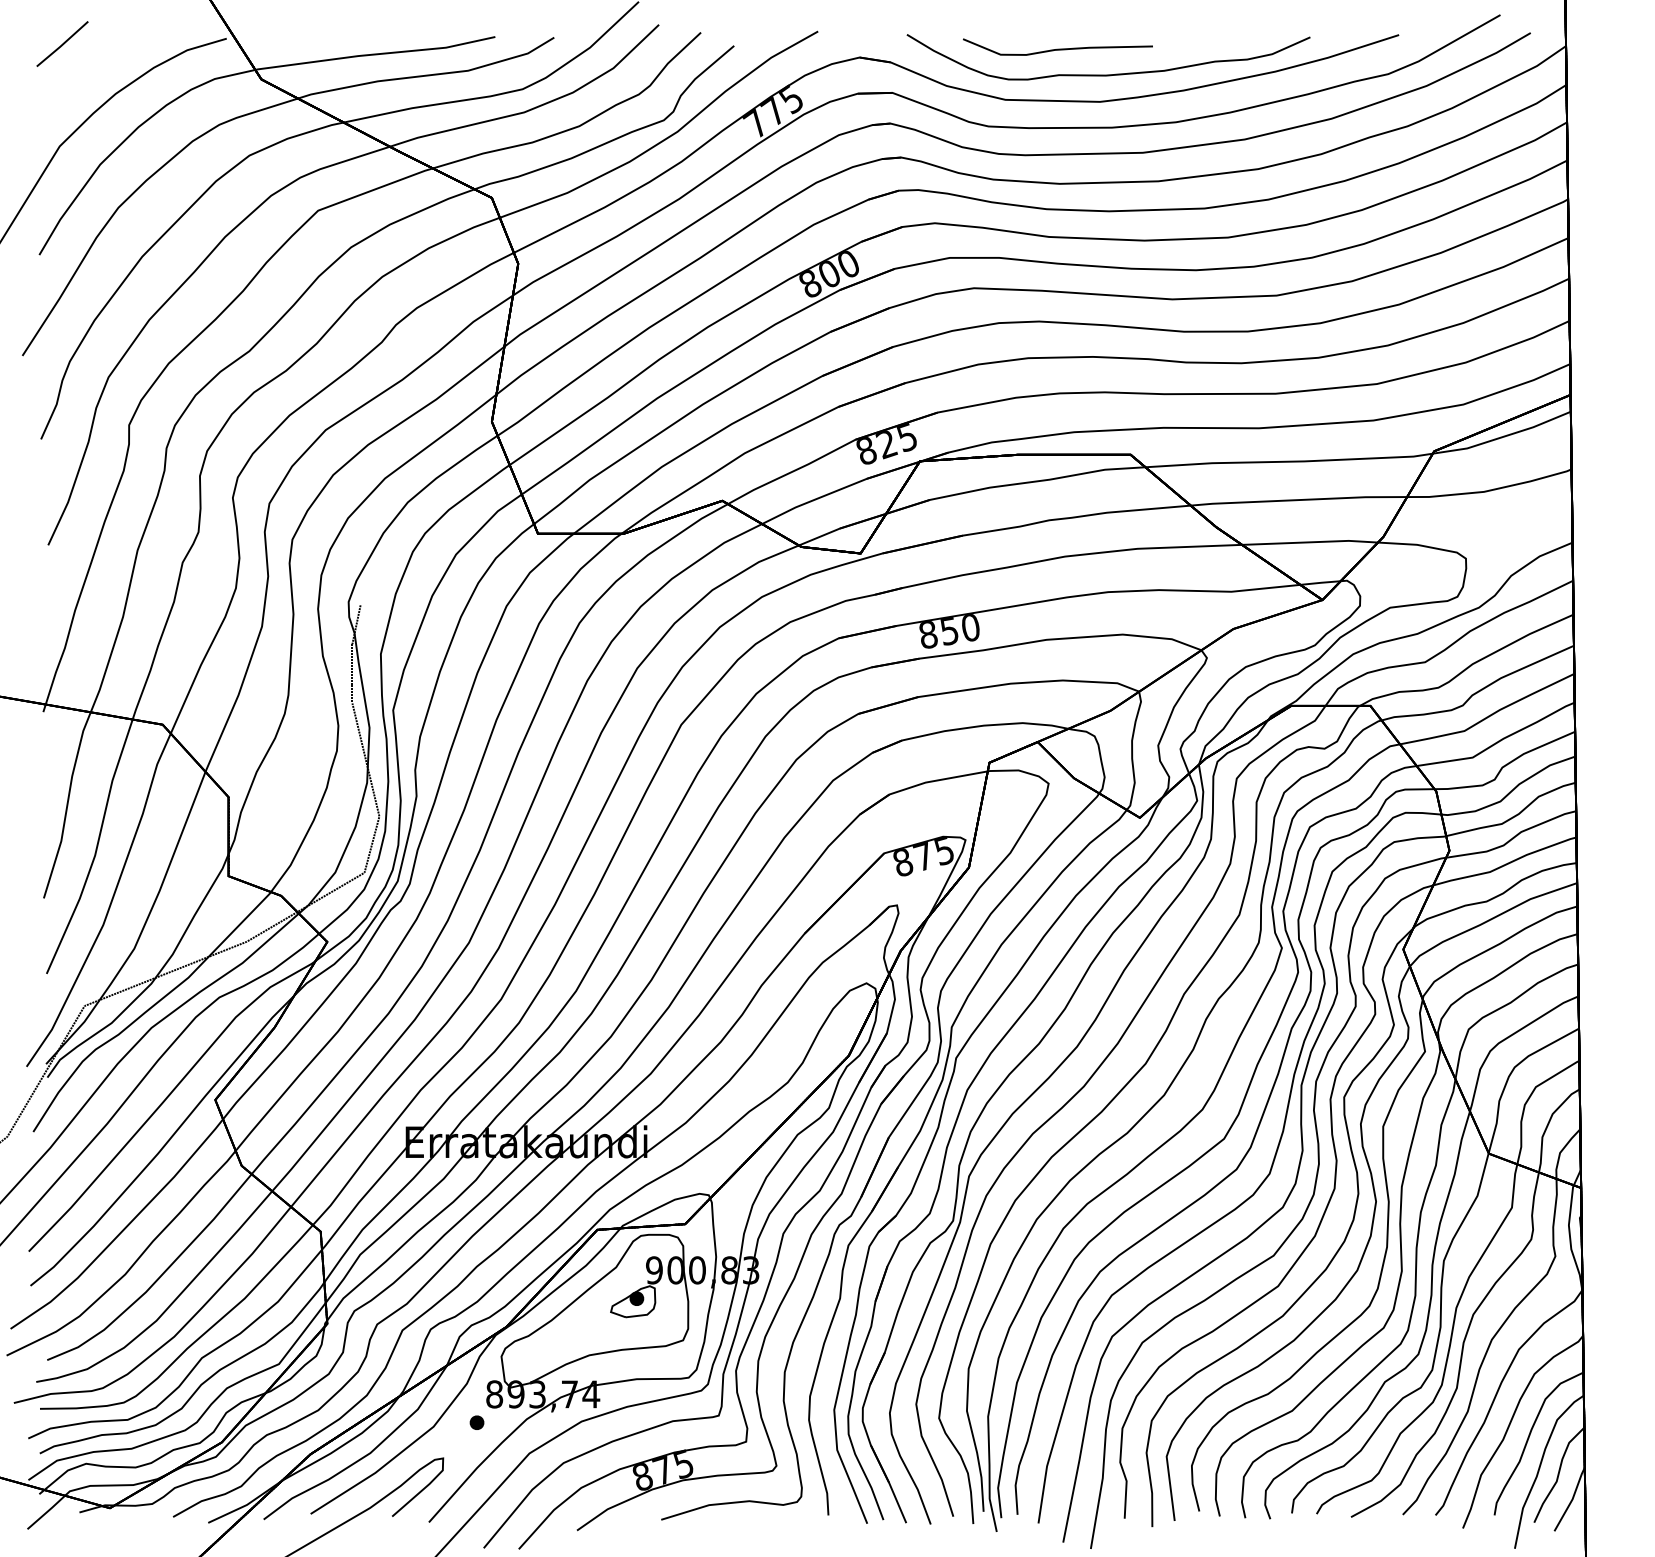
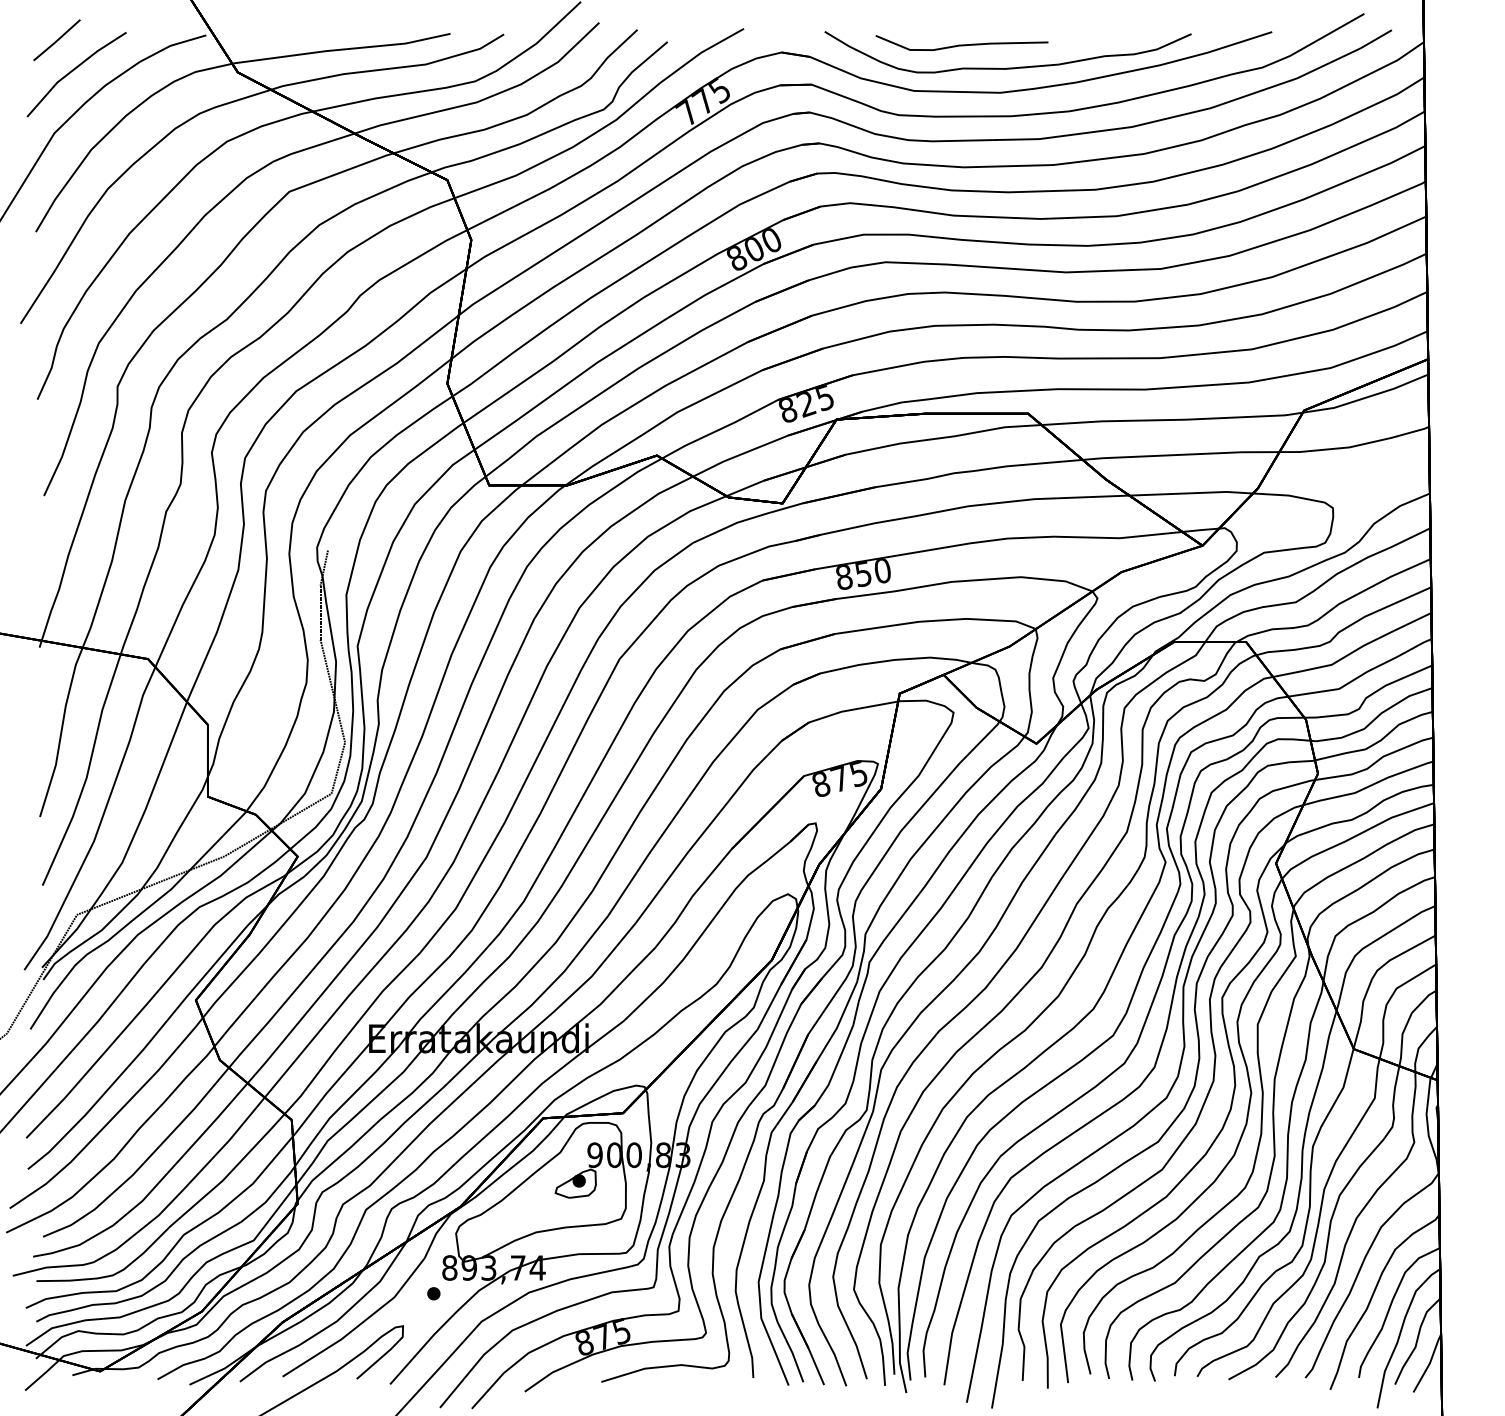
part: (84, 81) -> (76, 74), added

